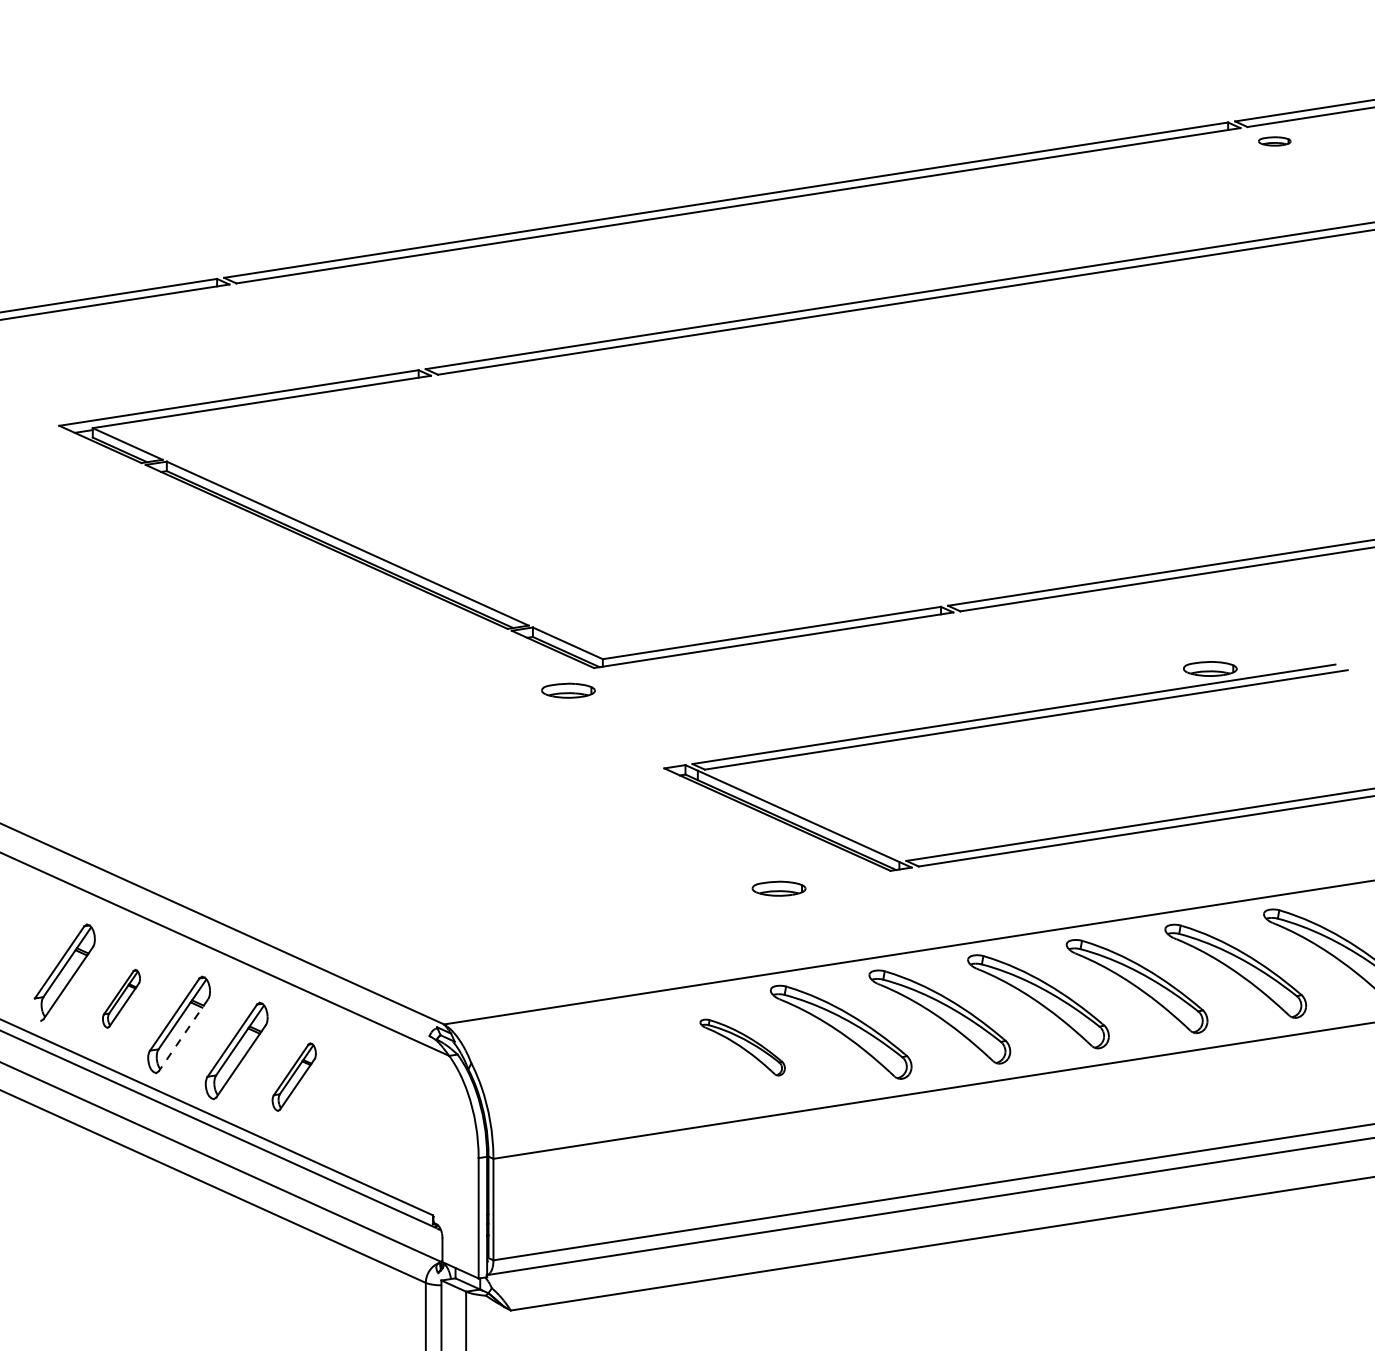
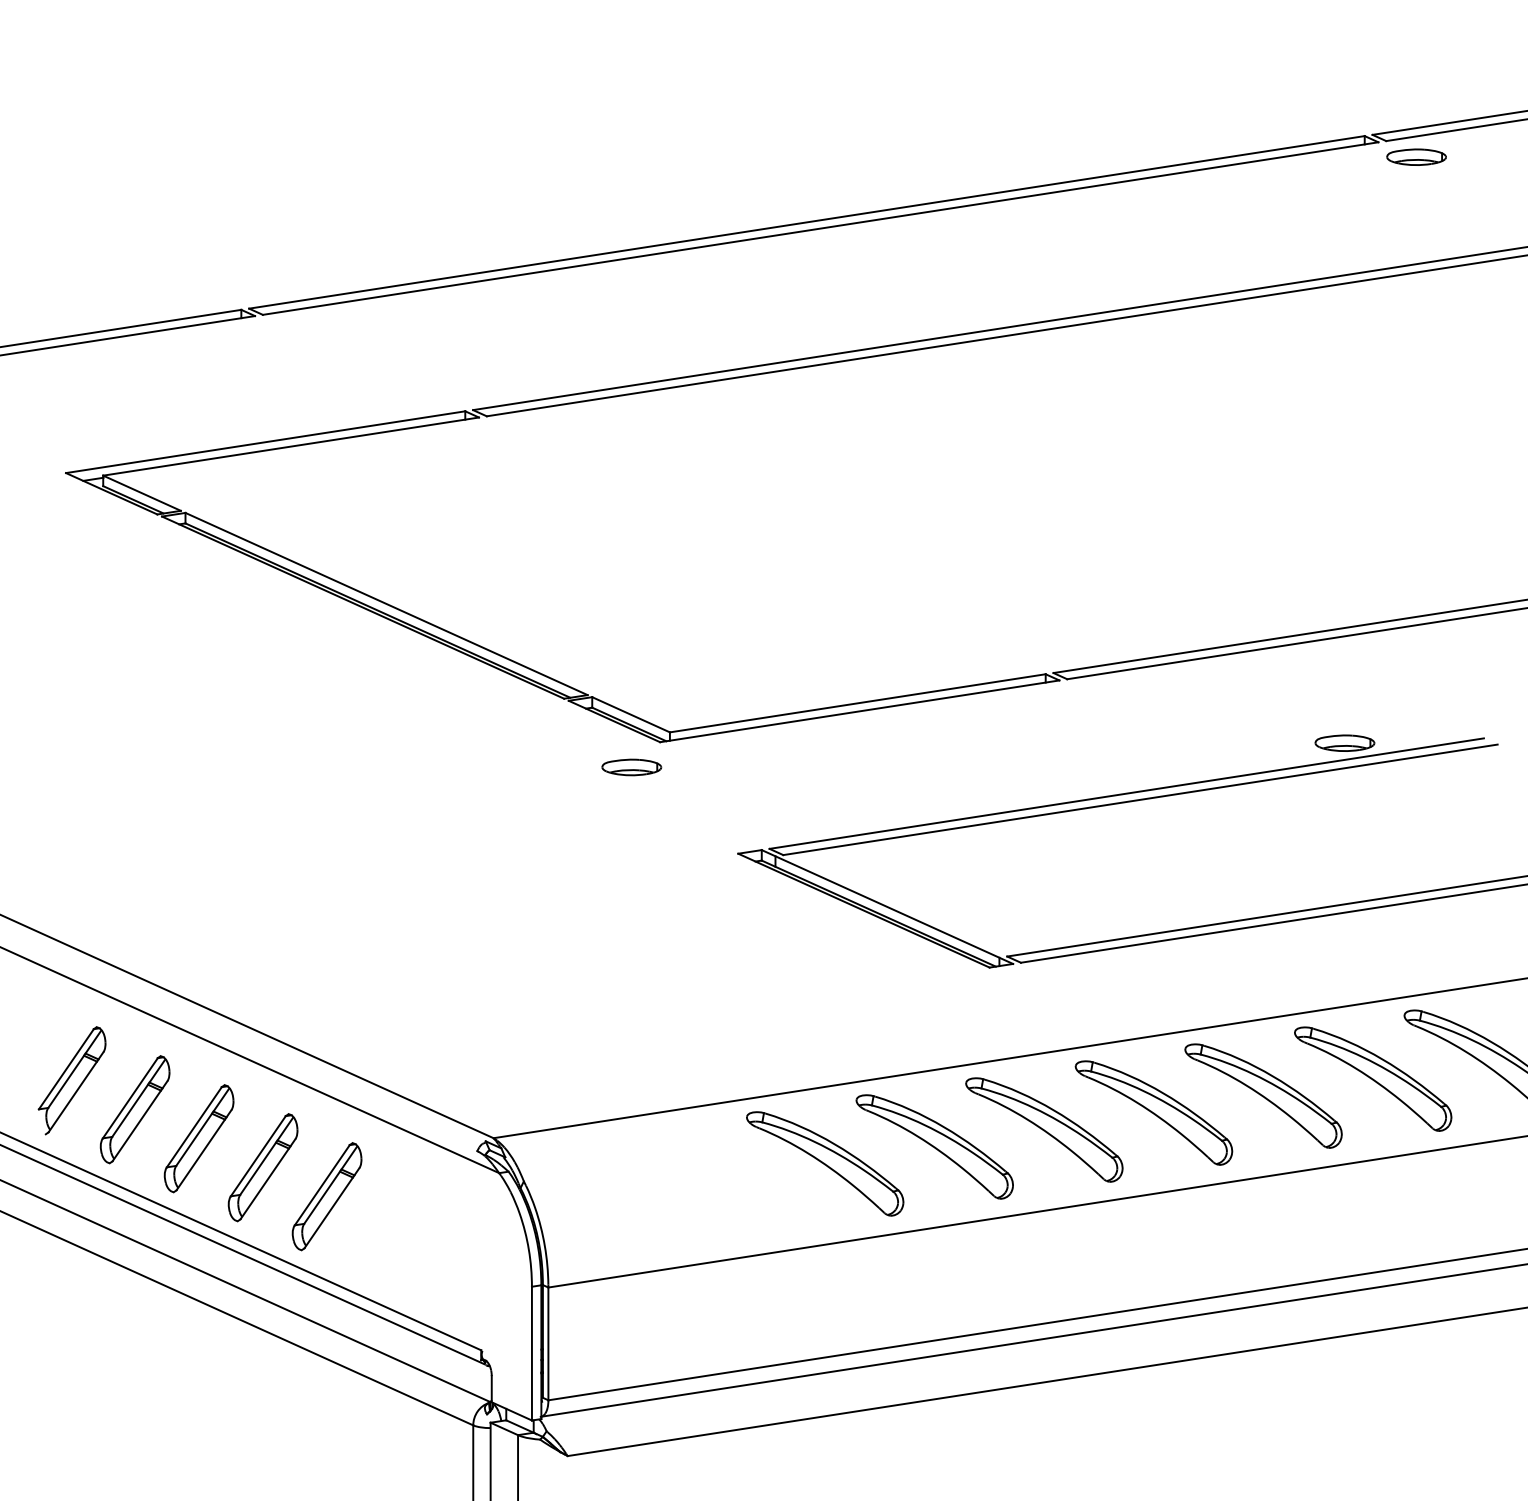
part: (1274, 140) -> (1416, 156), size x1.67
part: (778, 888) -> (865, 987), removed
part: (120, 998) -> (134, 1109), size x1.67
line: (183, 1035) -> (204, 1150), dashed -> solid
part: (742, 1047) -> (825, 1163), size x1.67
part: (293, 1076) -> (326, 1196), size x1.43

